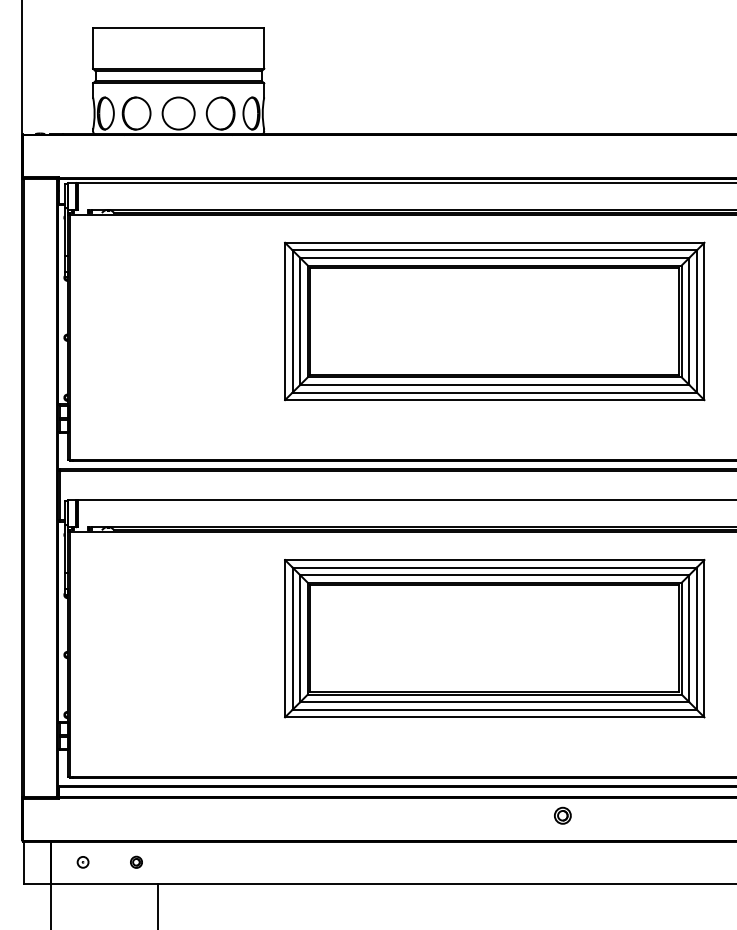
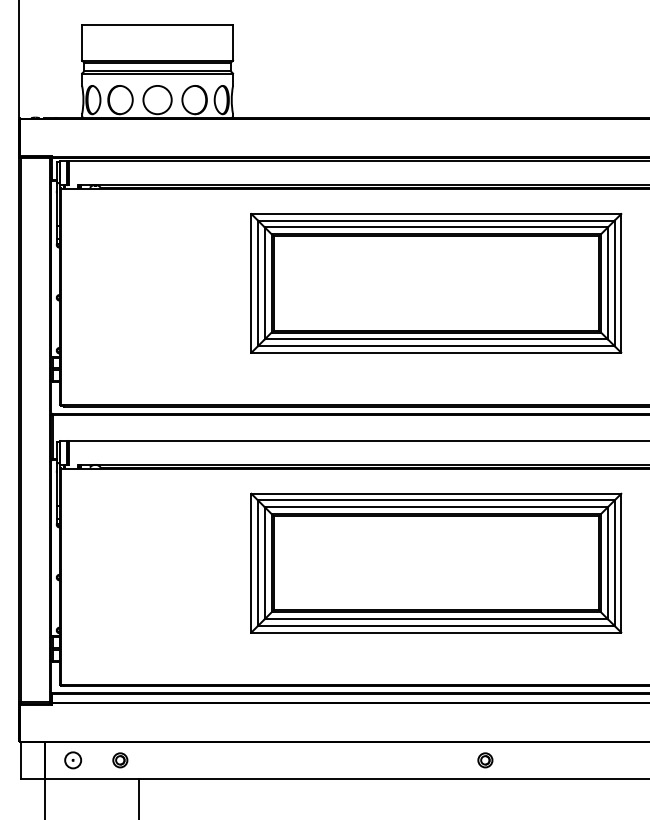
part: (562, 815) -> (485, 760), moved
part: (83, 862) -> (73, 760), size x1.67
part: (136, 862) -> (120, 760), size x1.43

